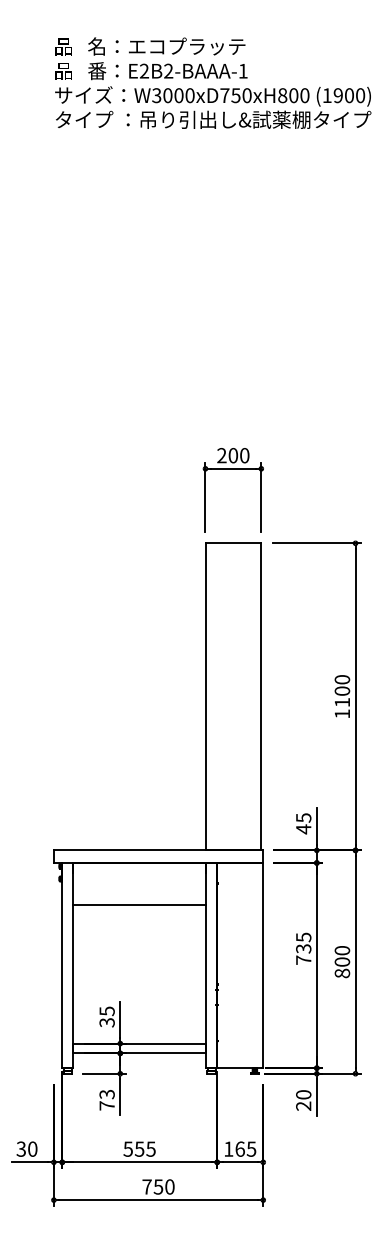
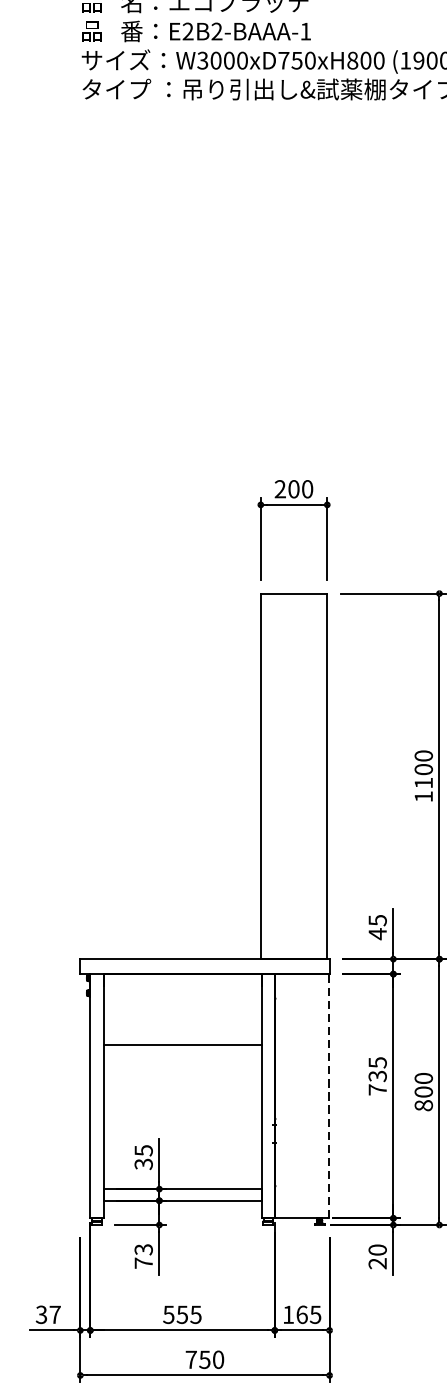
line: (139, 904) -> (182, 1044), moved
line: (263, 966) -> (329, 1097), solid -> dashed
text: (32, 1148) -> (54, 1313), 30 -> 37

